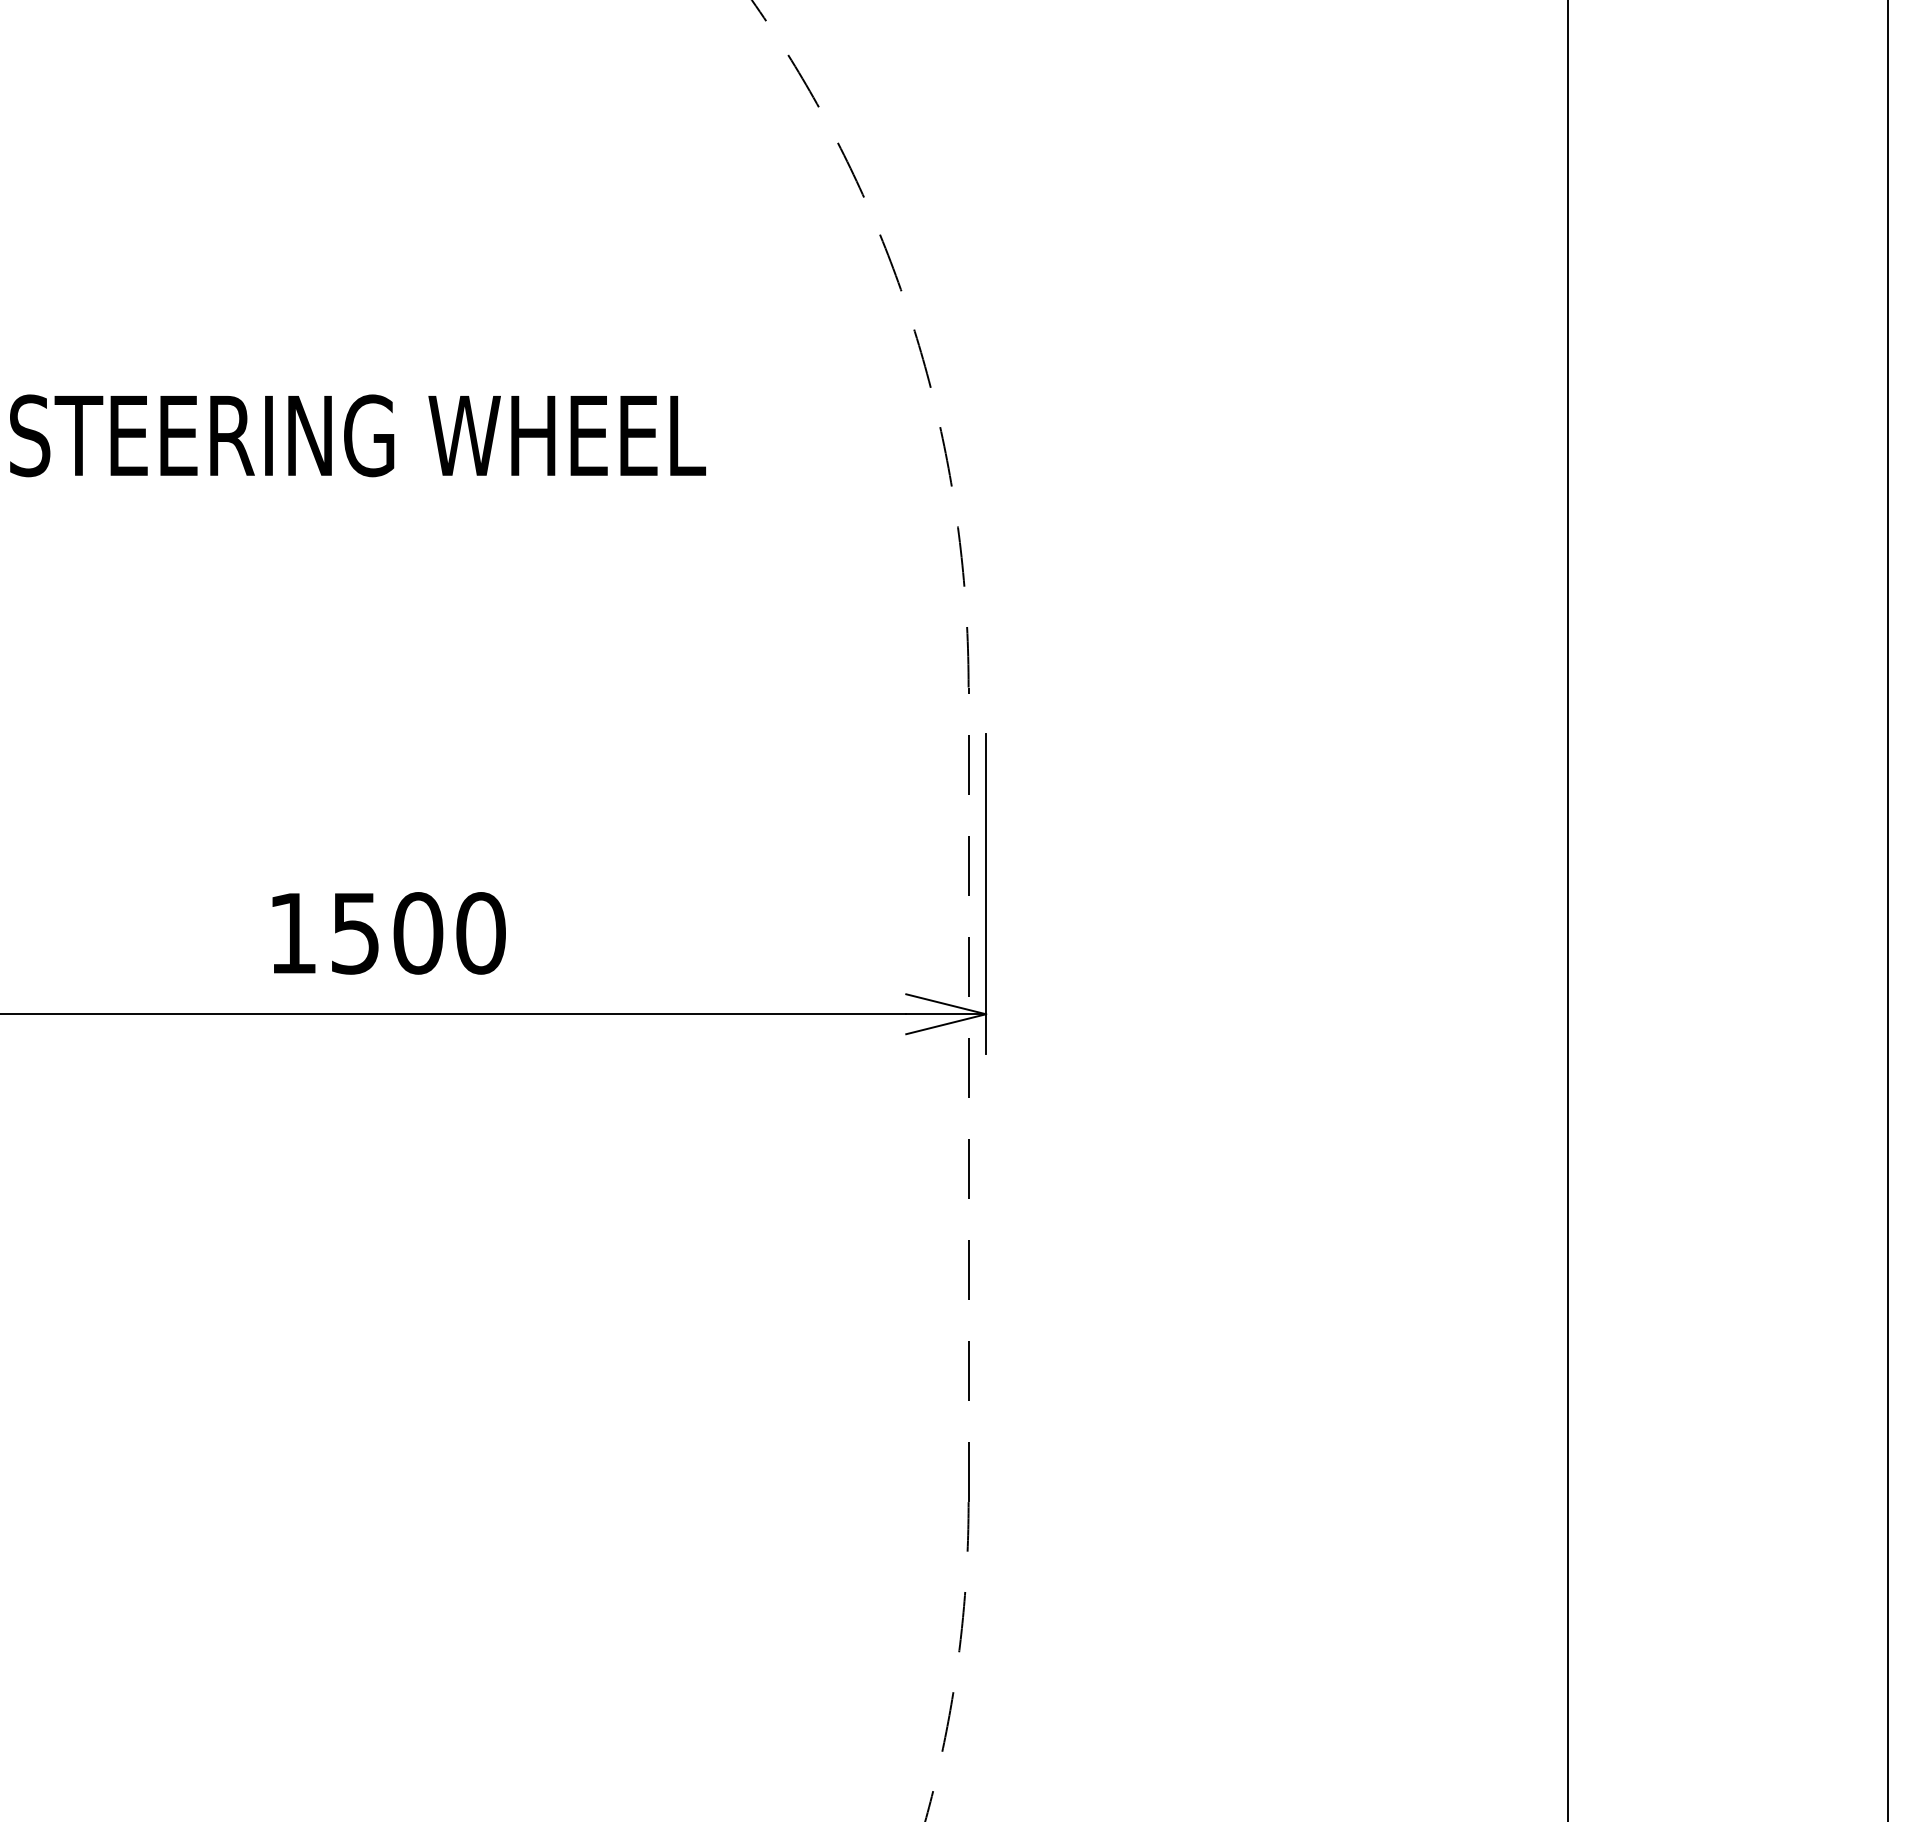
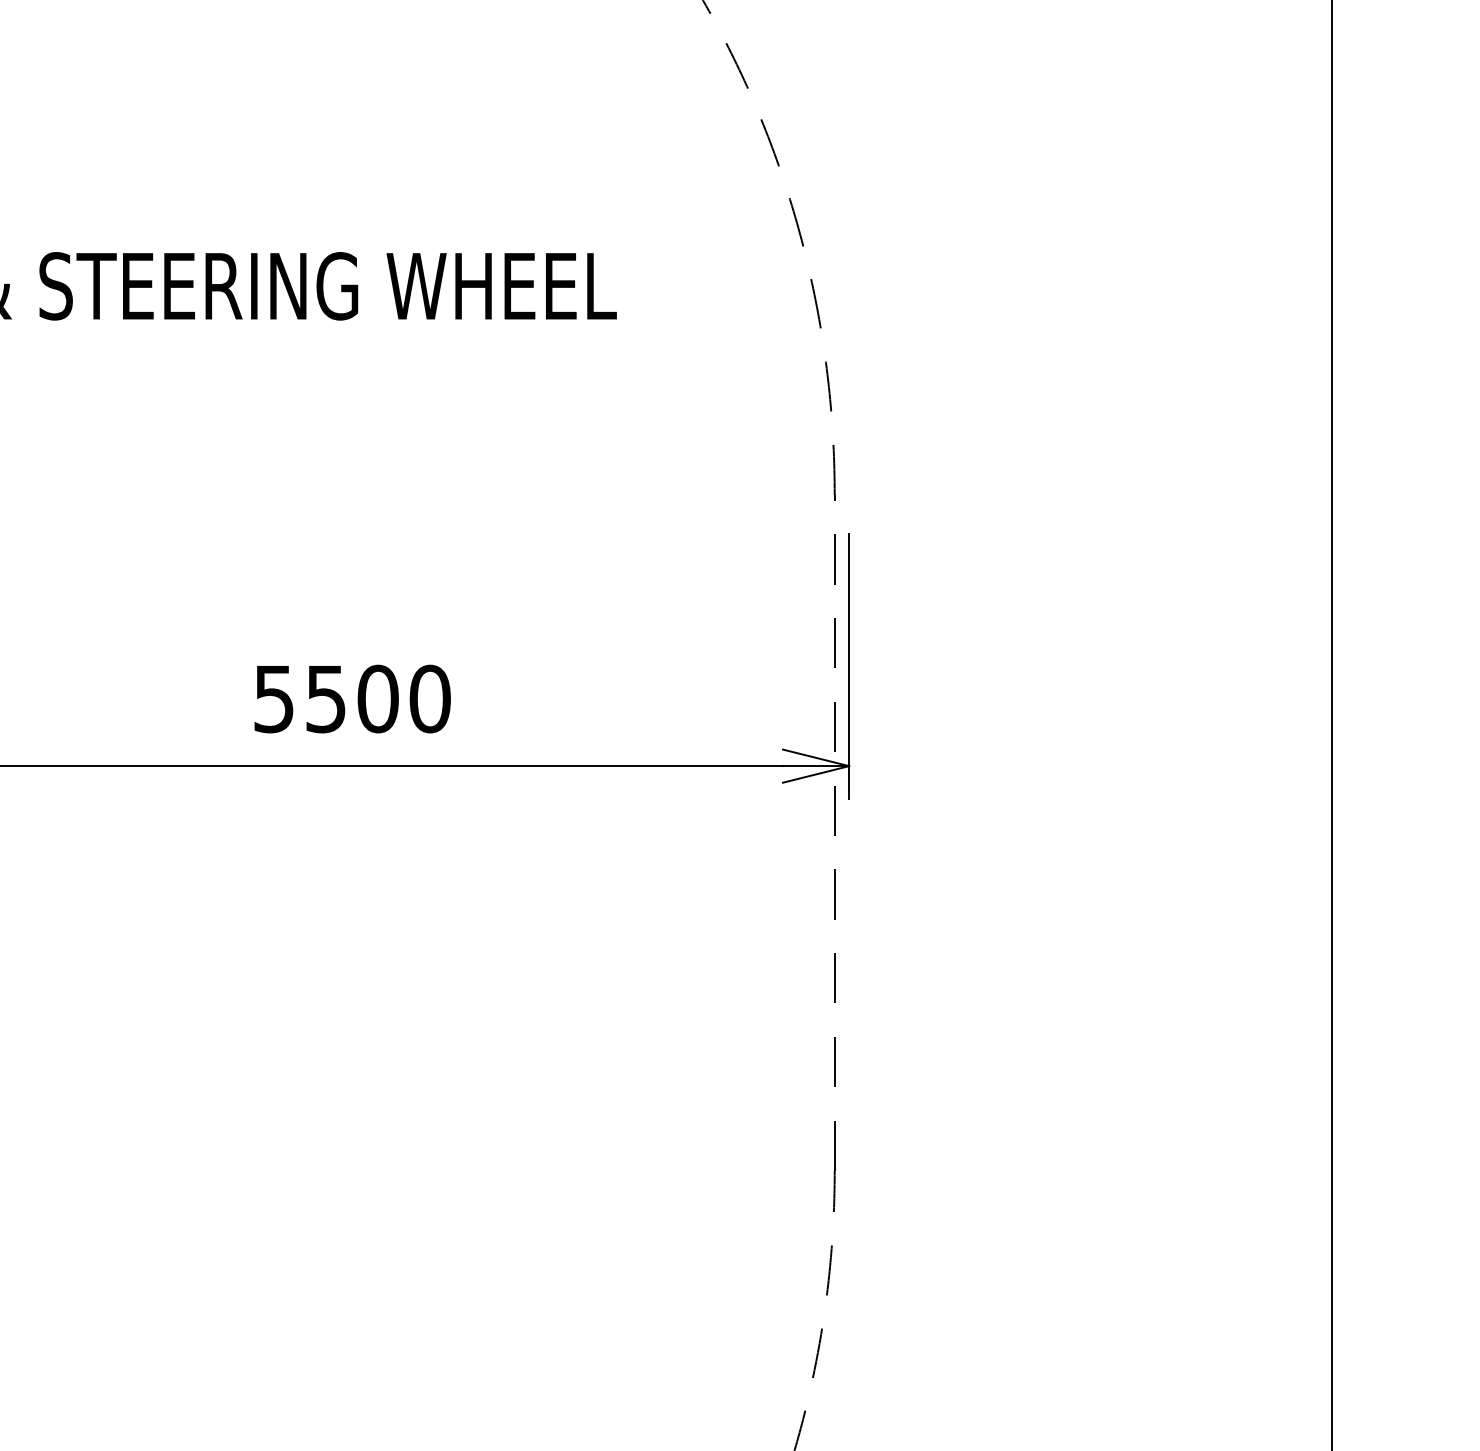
text: (292, 933) -> (273, 699), 1500 -> 5500

